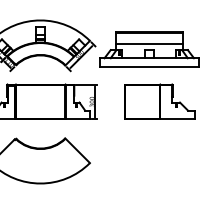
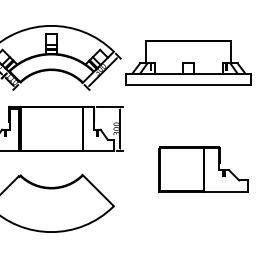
line: (148, 44) -> (187, 56), removed
part: (159, 101) -> (203, 168), moved

